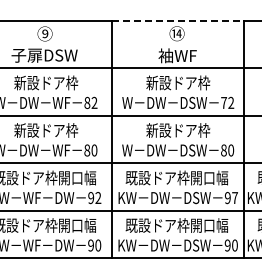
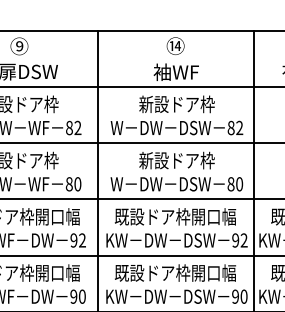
line: (178, 20) -> (177, 30), dashed -> solid
text: (223, 102) -> (230, 127), 72 -> 82
text: (234, 197) -> (243, 239), 97 -> 92

